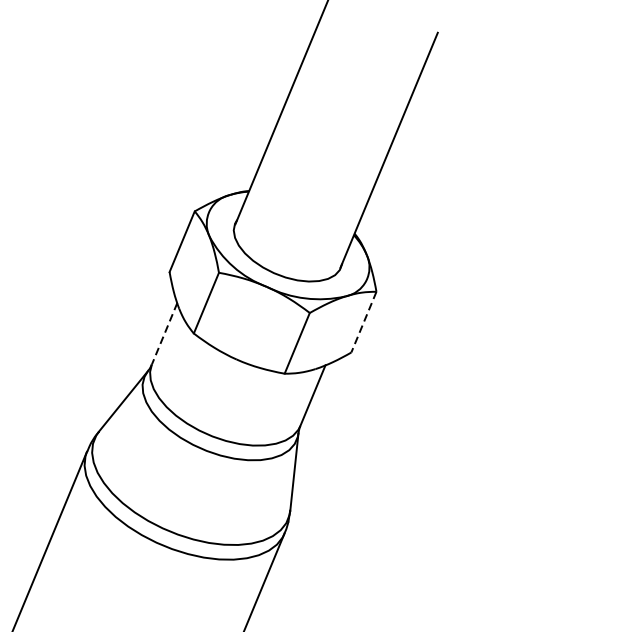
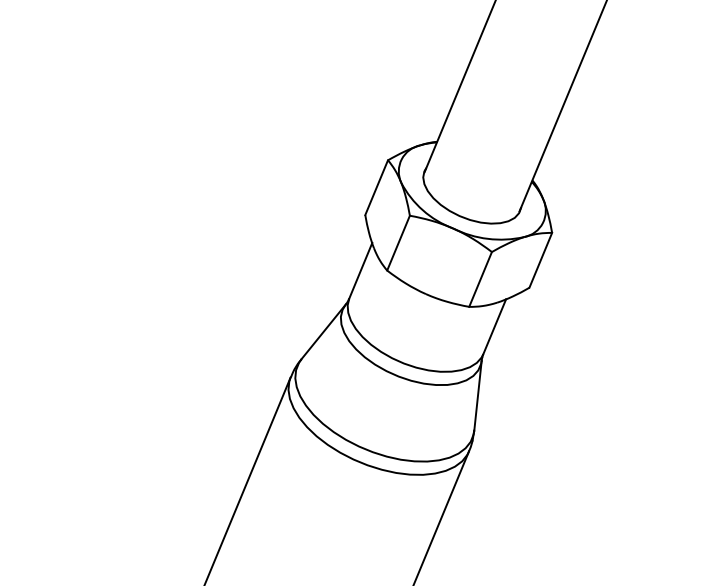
line: (363, 322) -> (540, 260), dashed -> solid
line: (164, 334) -> (360, 271), dashed -> solid

